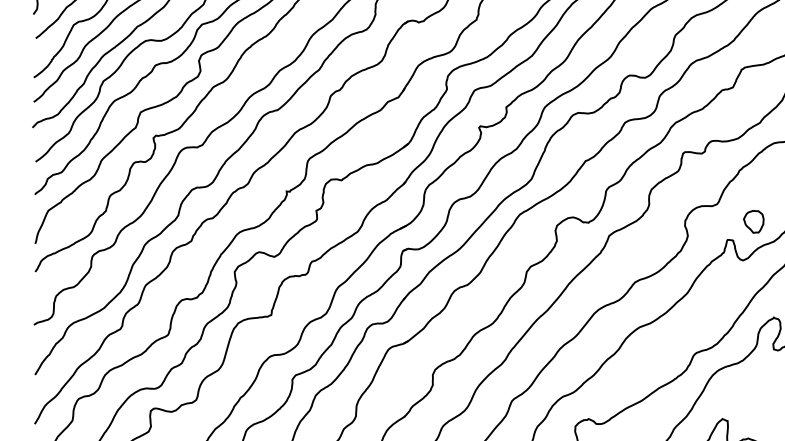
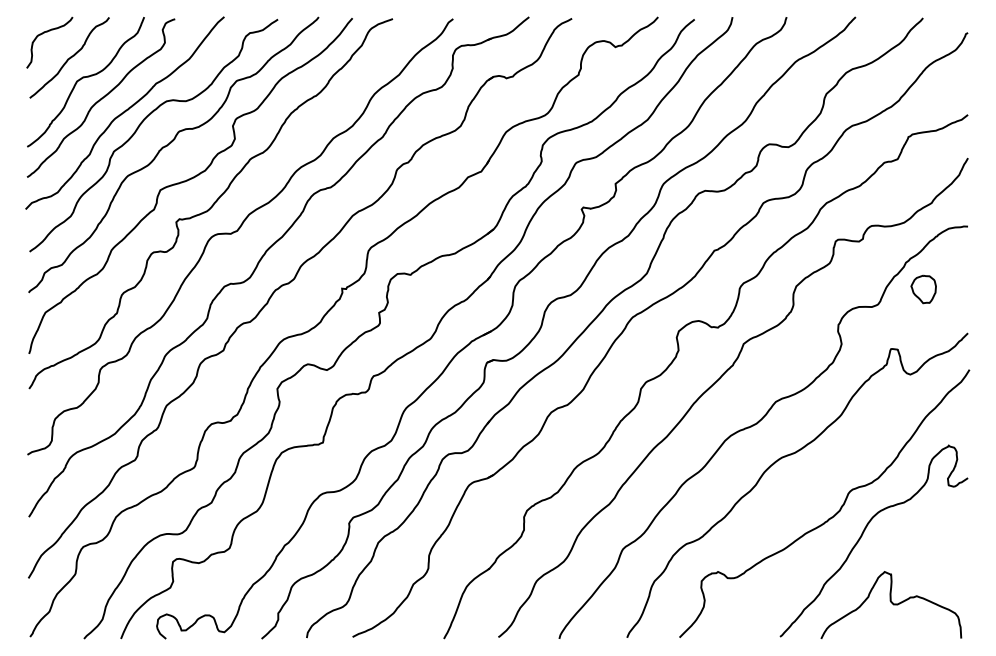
part: (753, 221) -> (923, 289), moved

